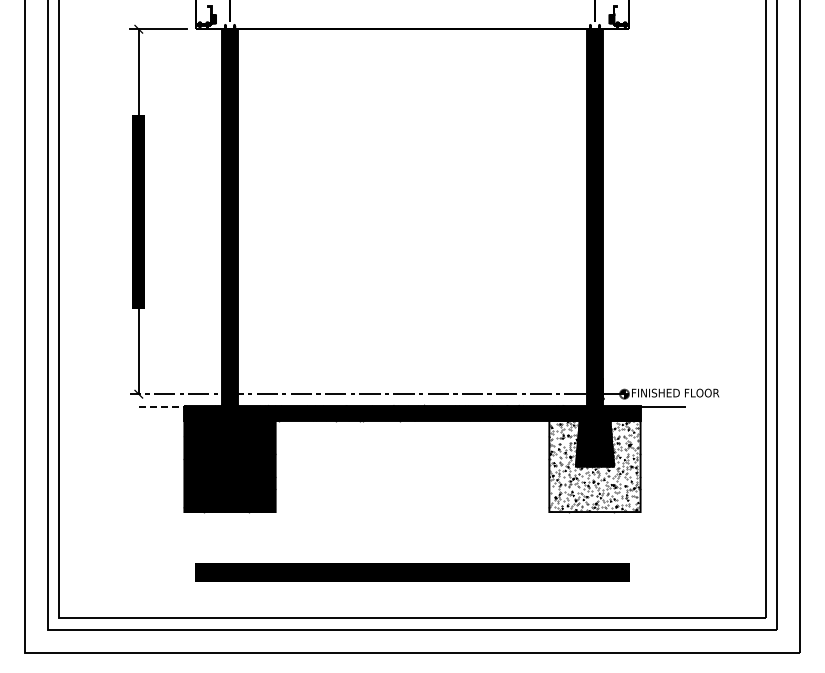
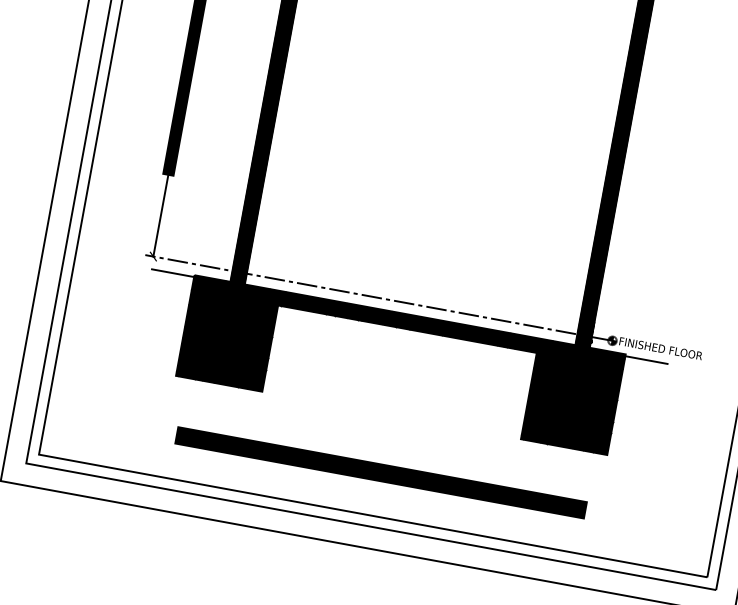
line: (161, 407) -> (172, 273), dashed -> solid
fill: (594, 466) -> (571, 403), added

